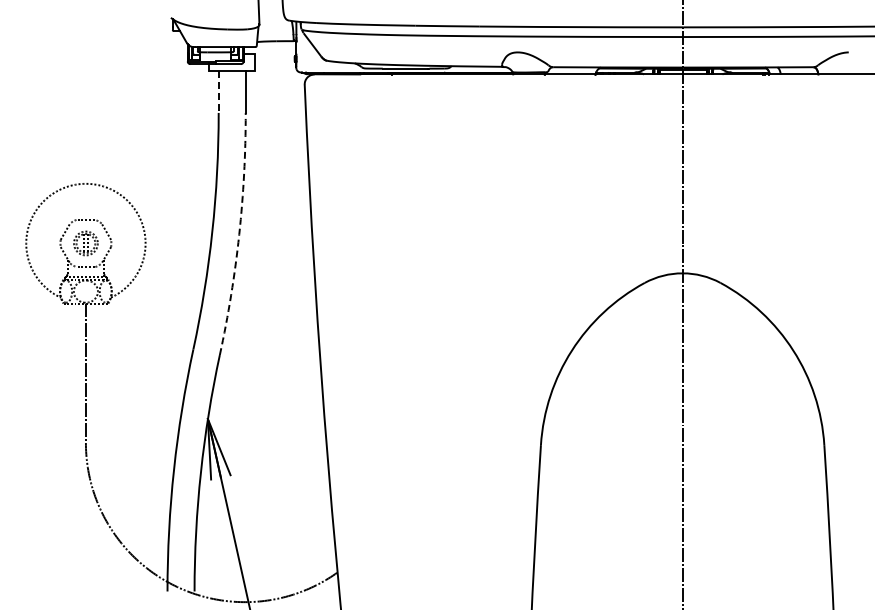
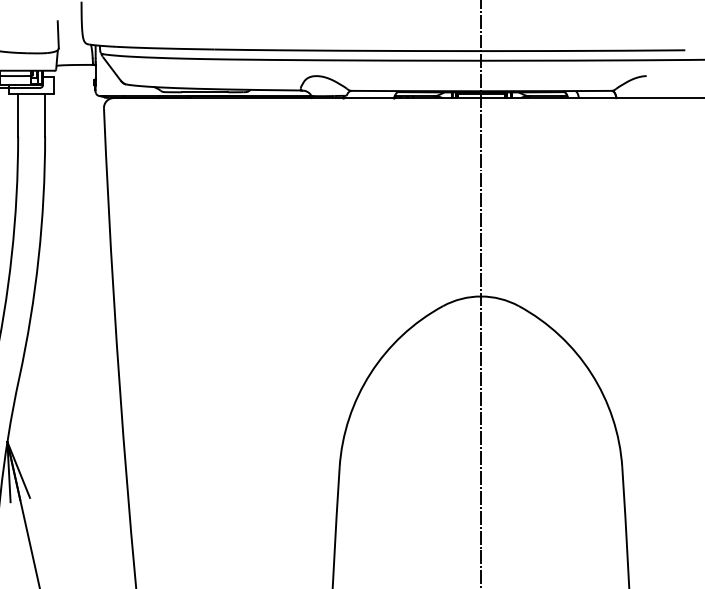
line: (218, 92) -> (17, 116), dashed -> solid
arc: (239, 234) -> (38, 257), dashed -> solid

